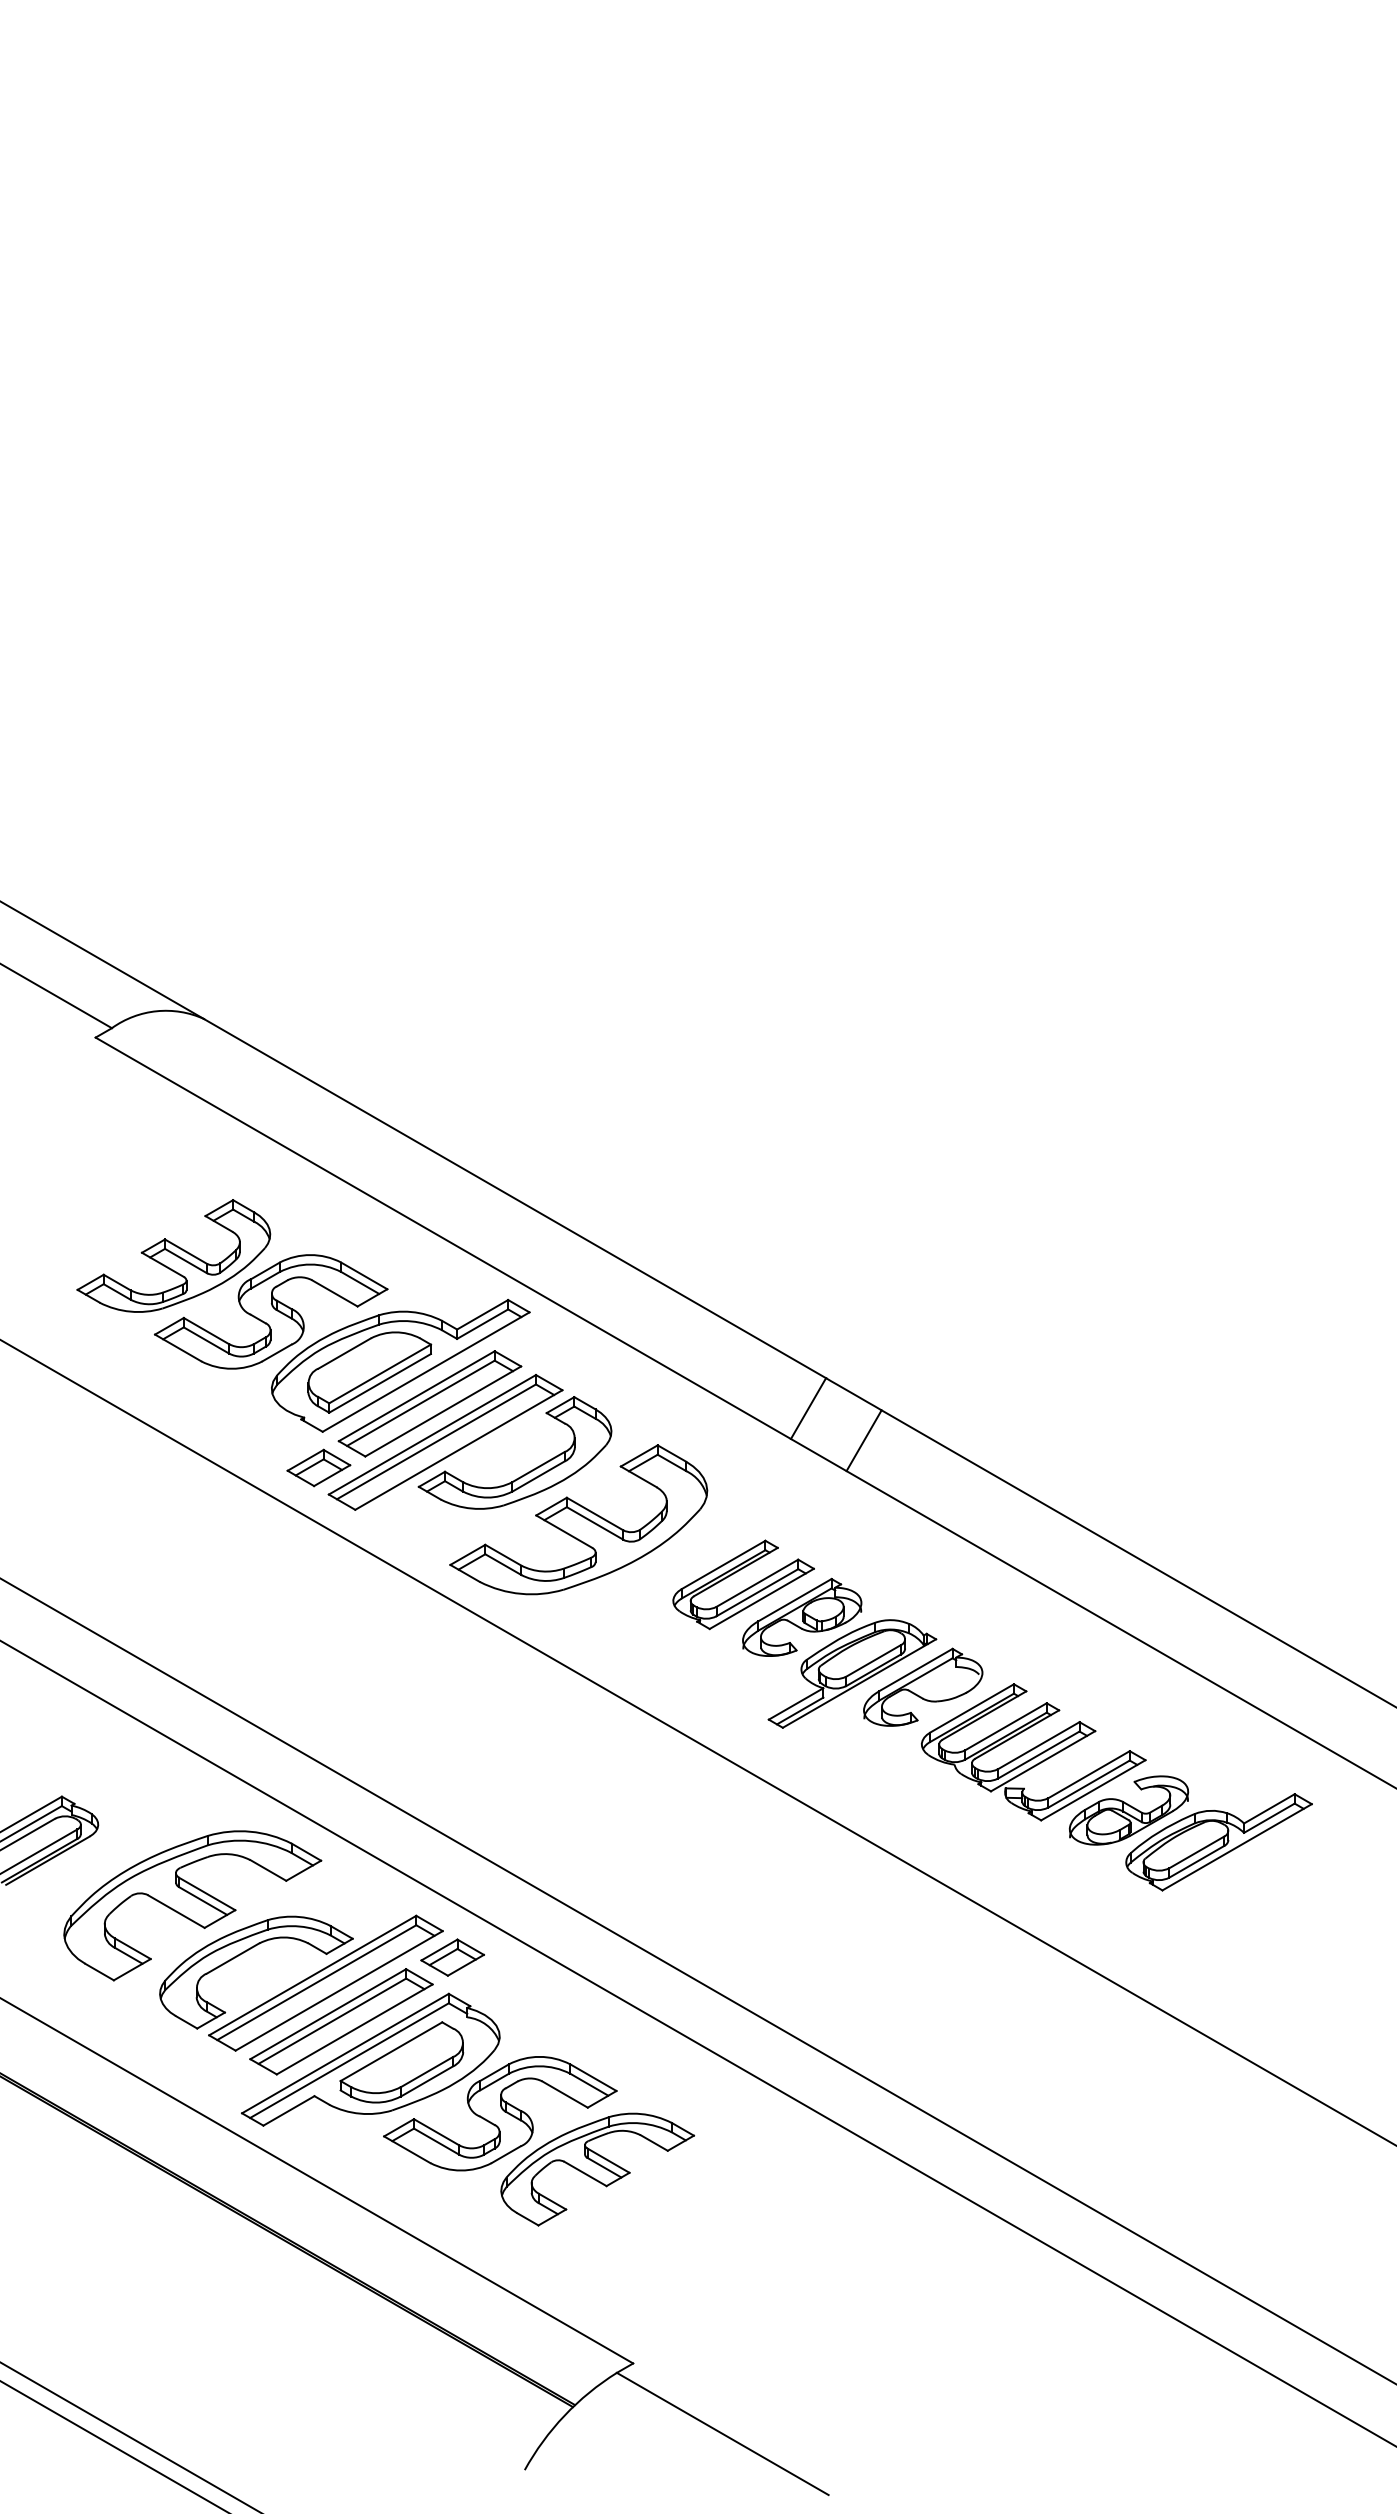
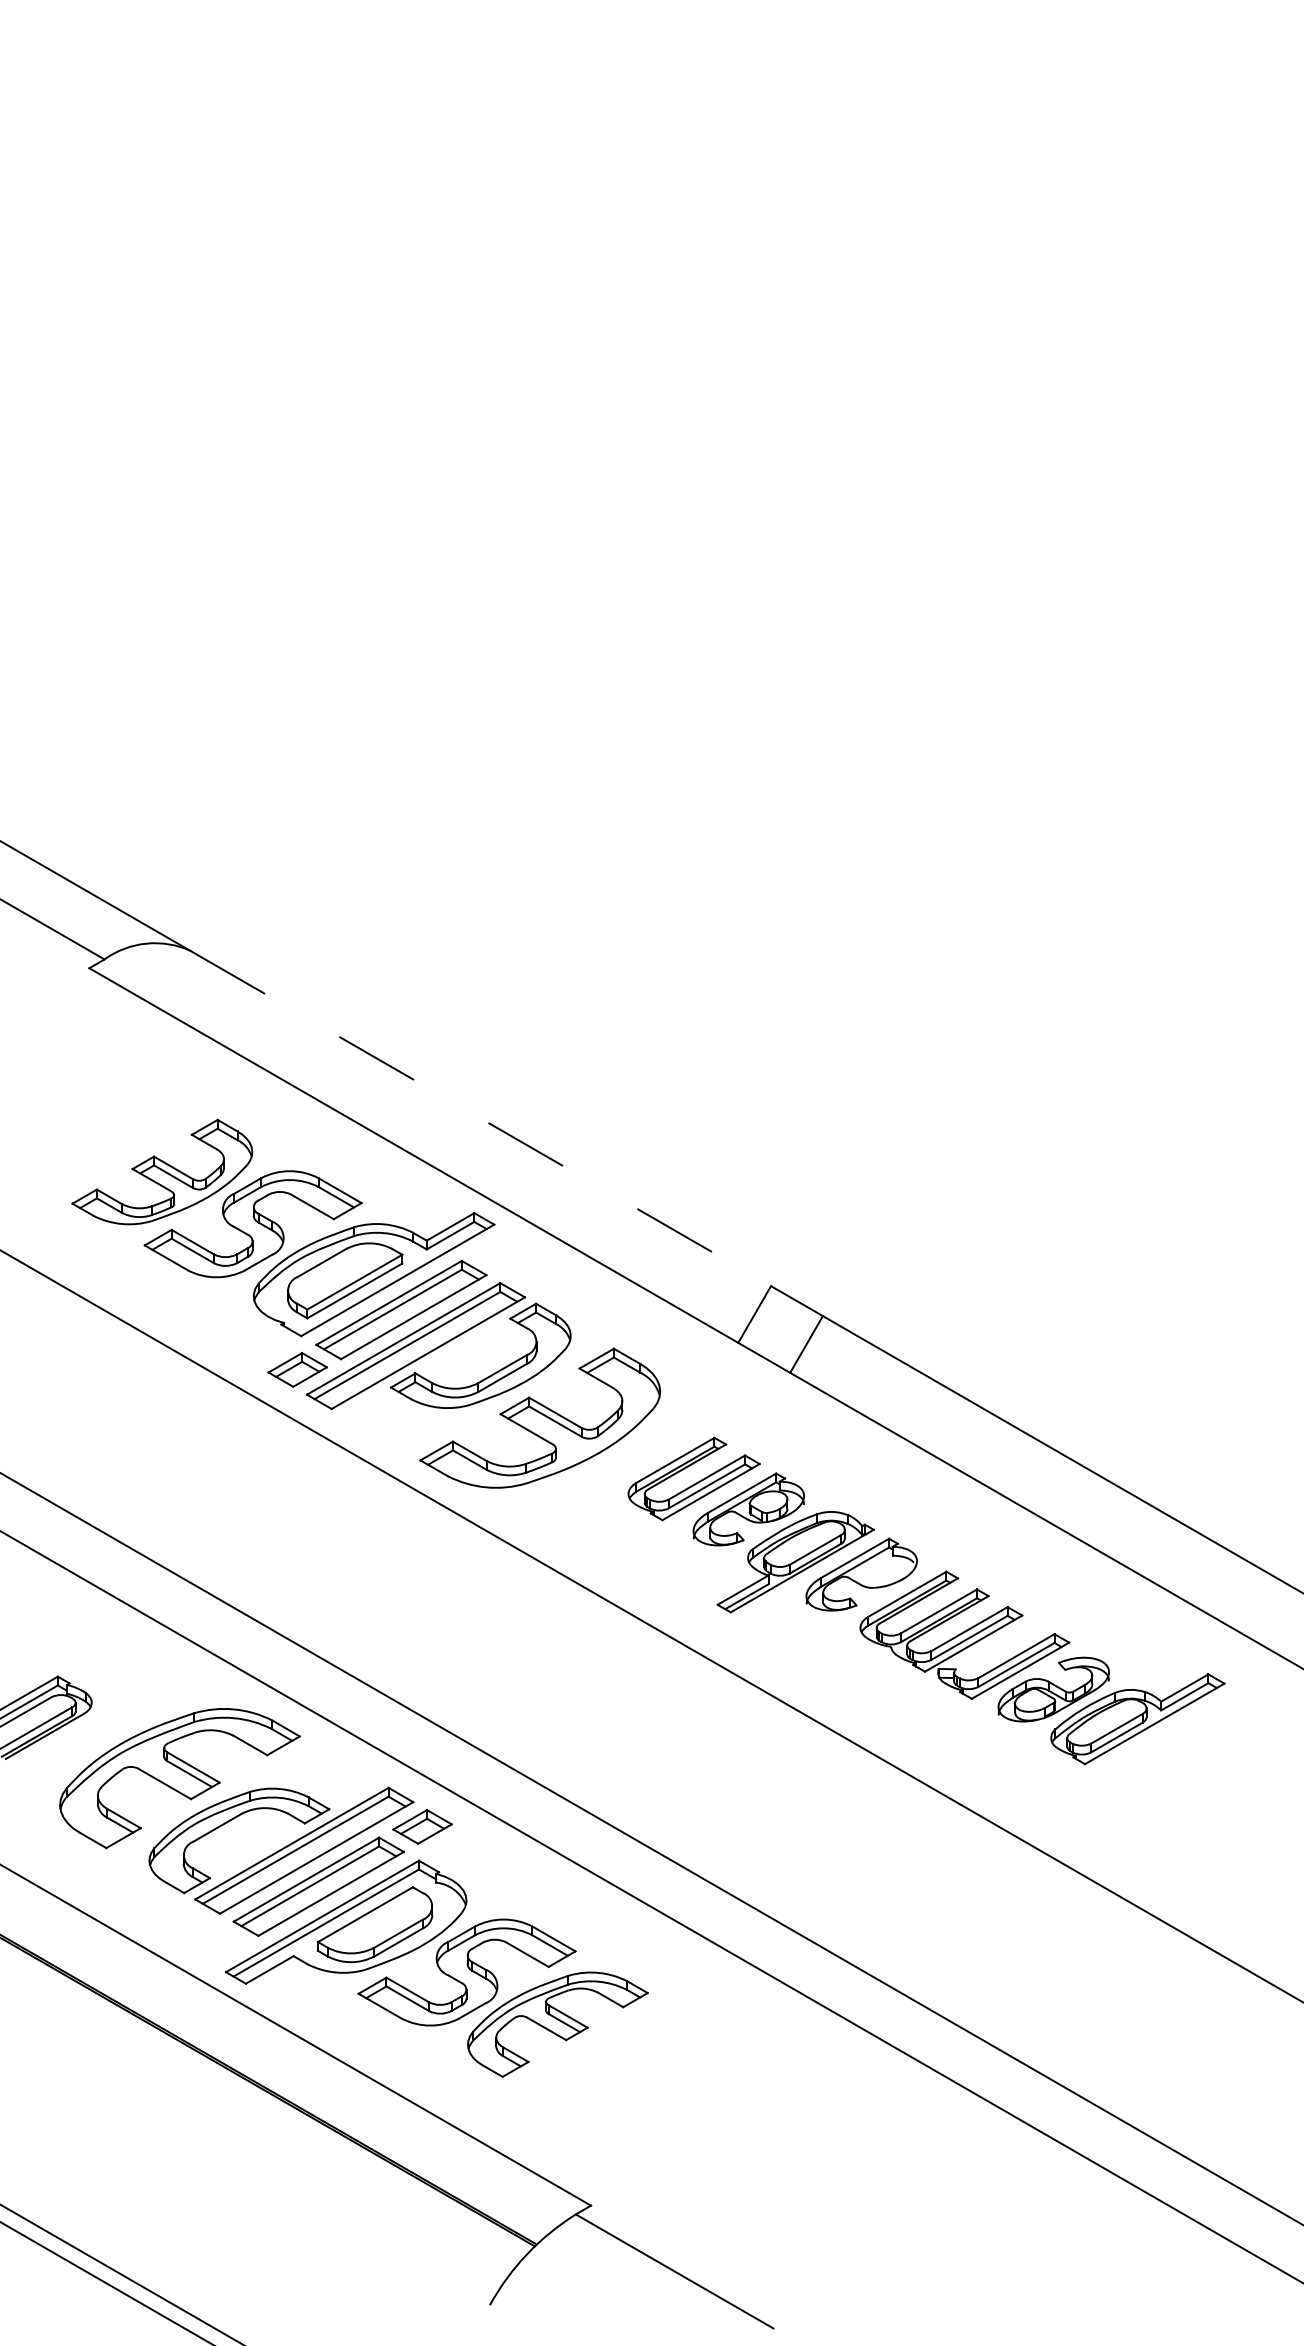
line: (515, 1198) -> (481, 1118), solid -> dashed

